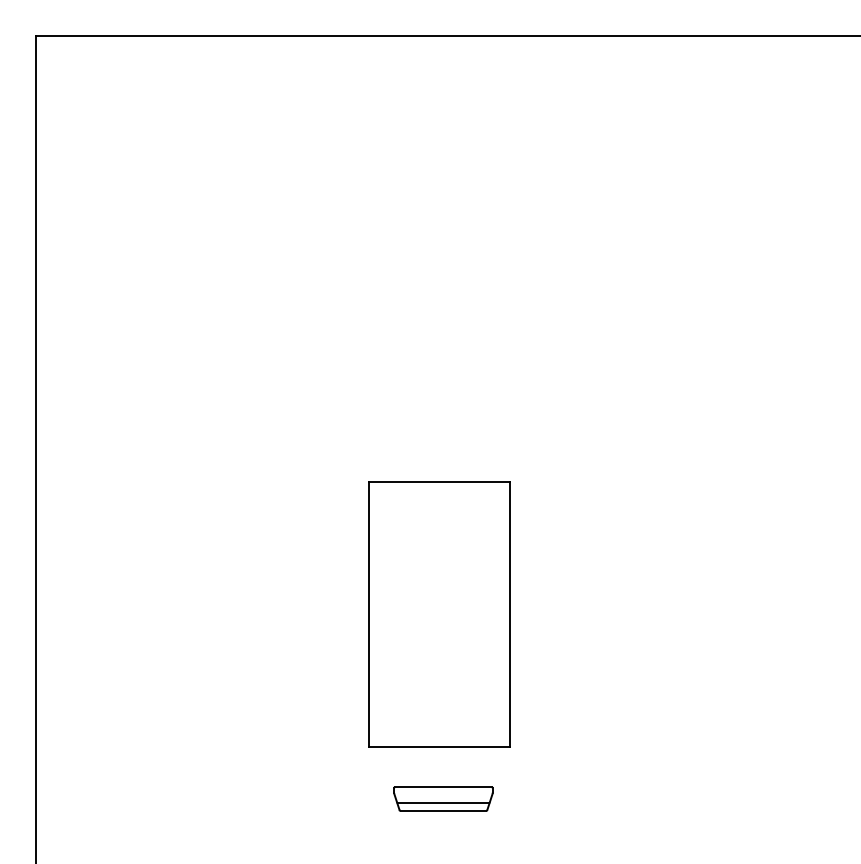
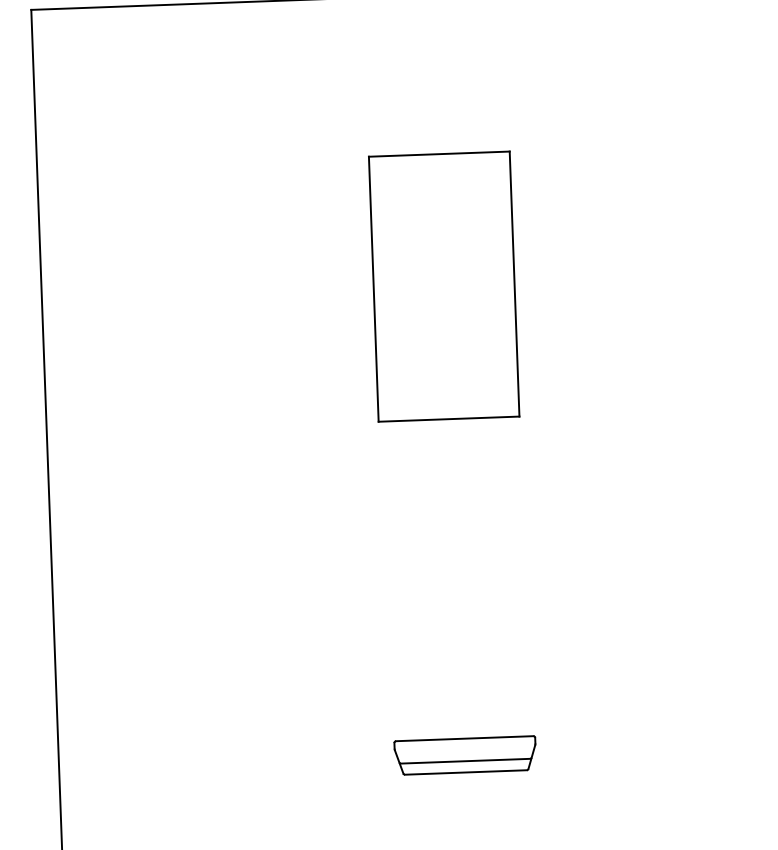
part: (439, 614) -> (444, 286), moved
part: (443, 798) -> (465, 755), size x1.43

